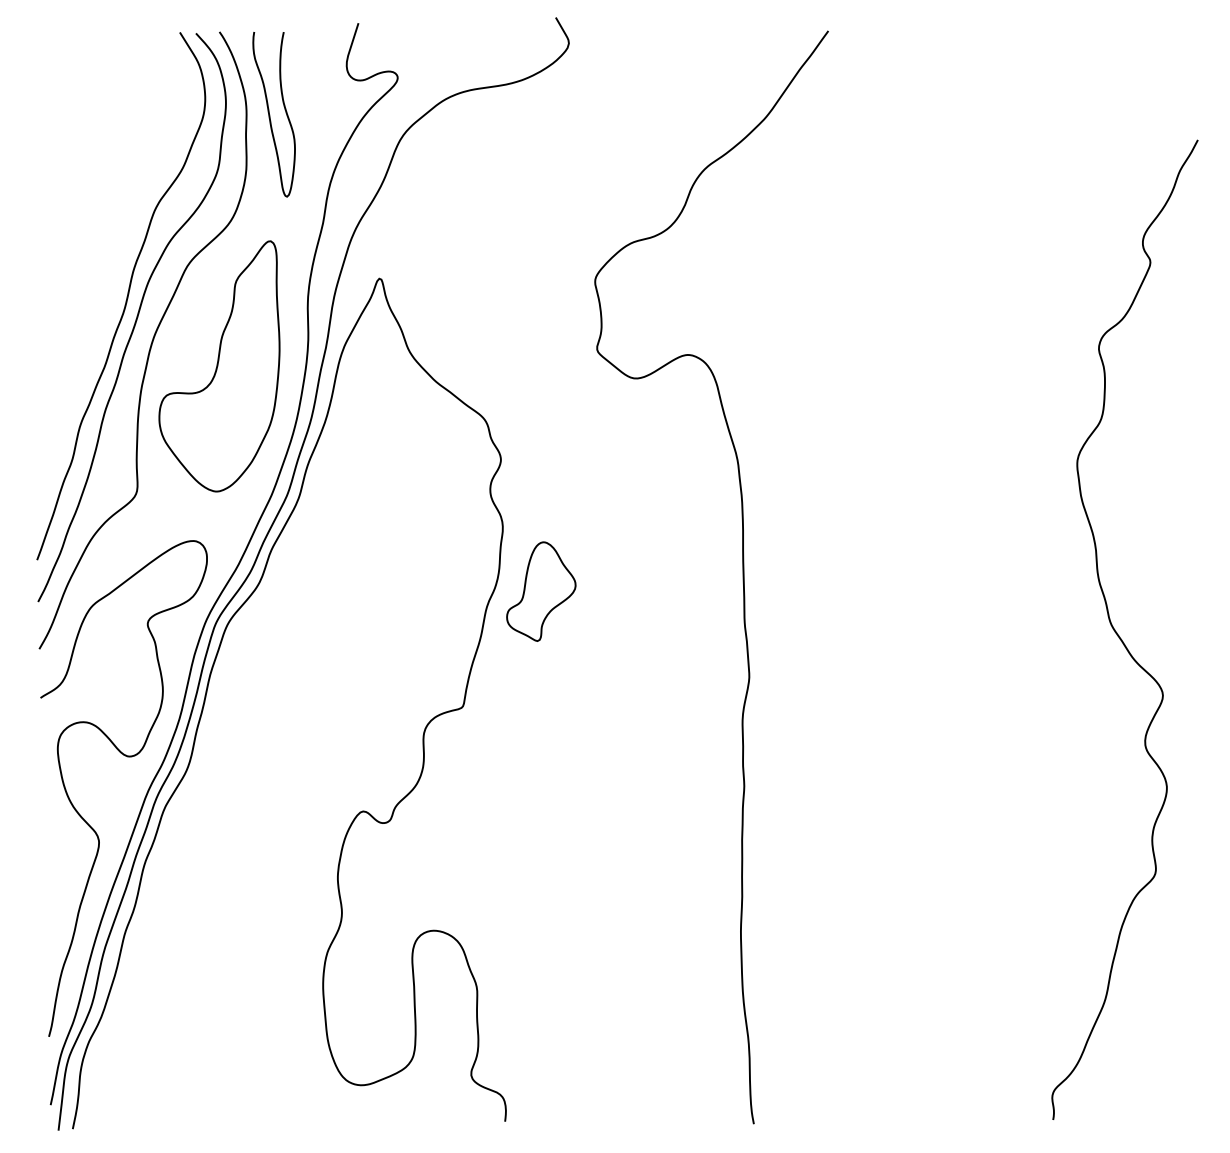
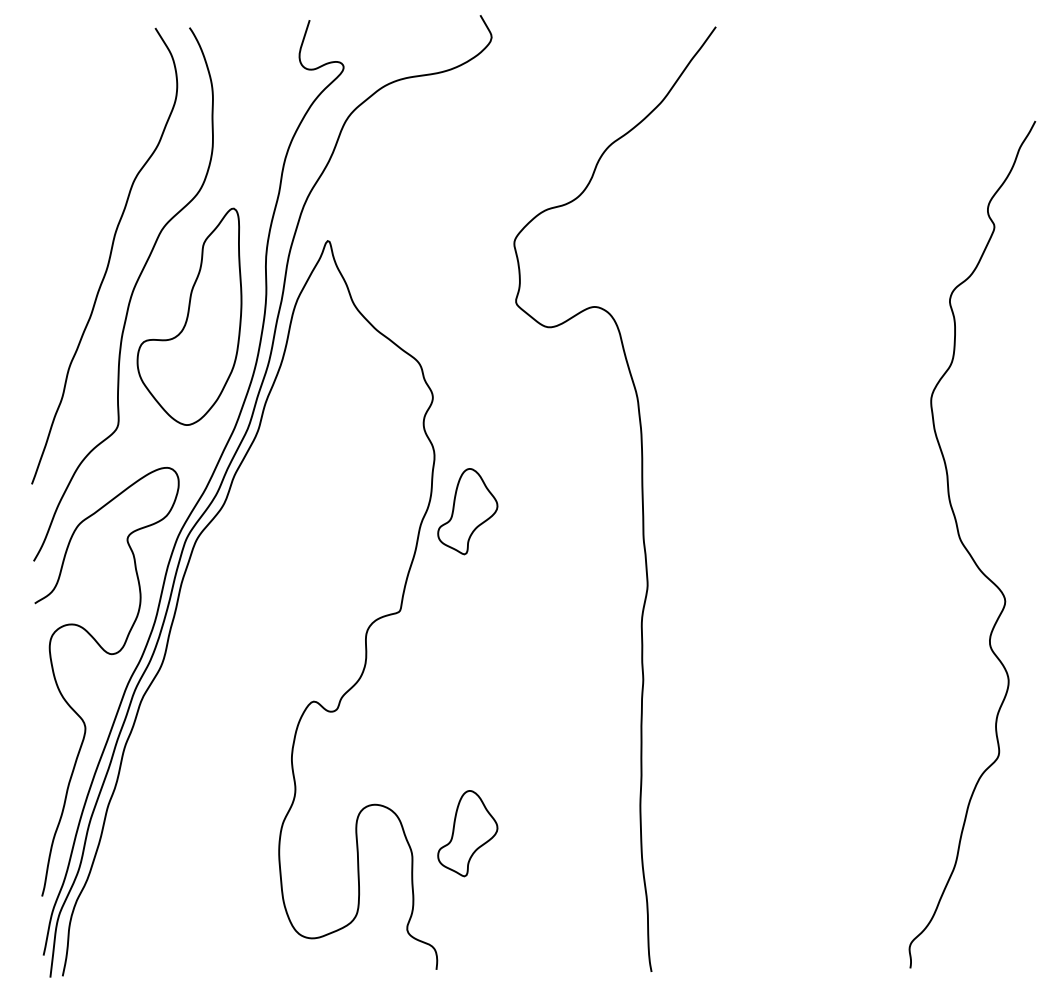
curve: (270, 113) -> (233, 98), removed
curve: (135, 319) -> (116, 276), removed
part: (540, 963) -> (467, 833), added

